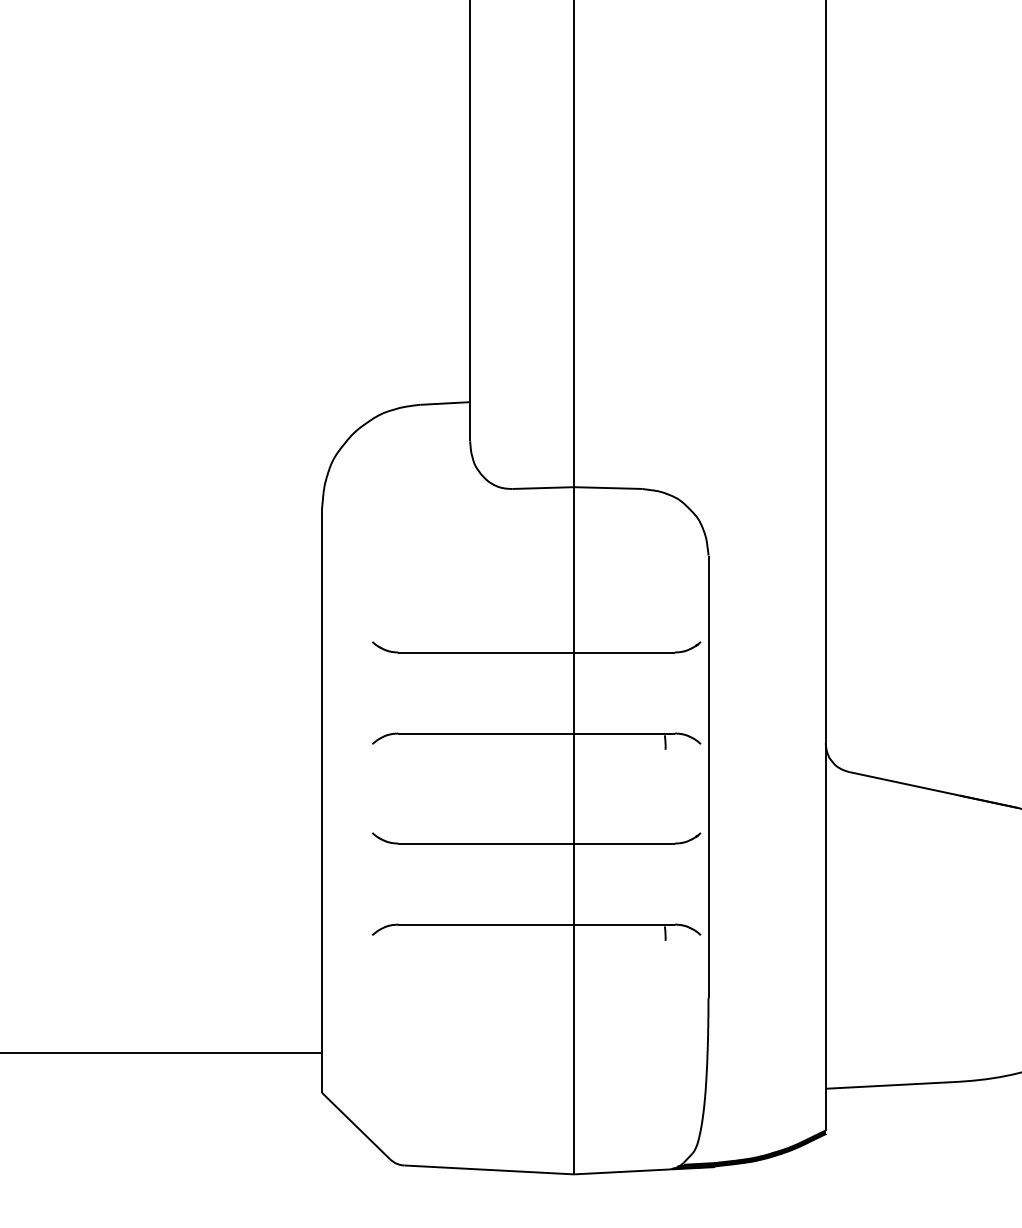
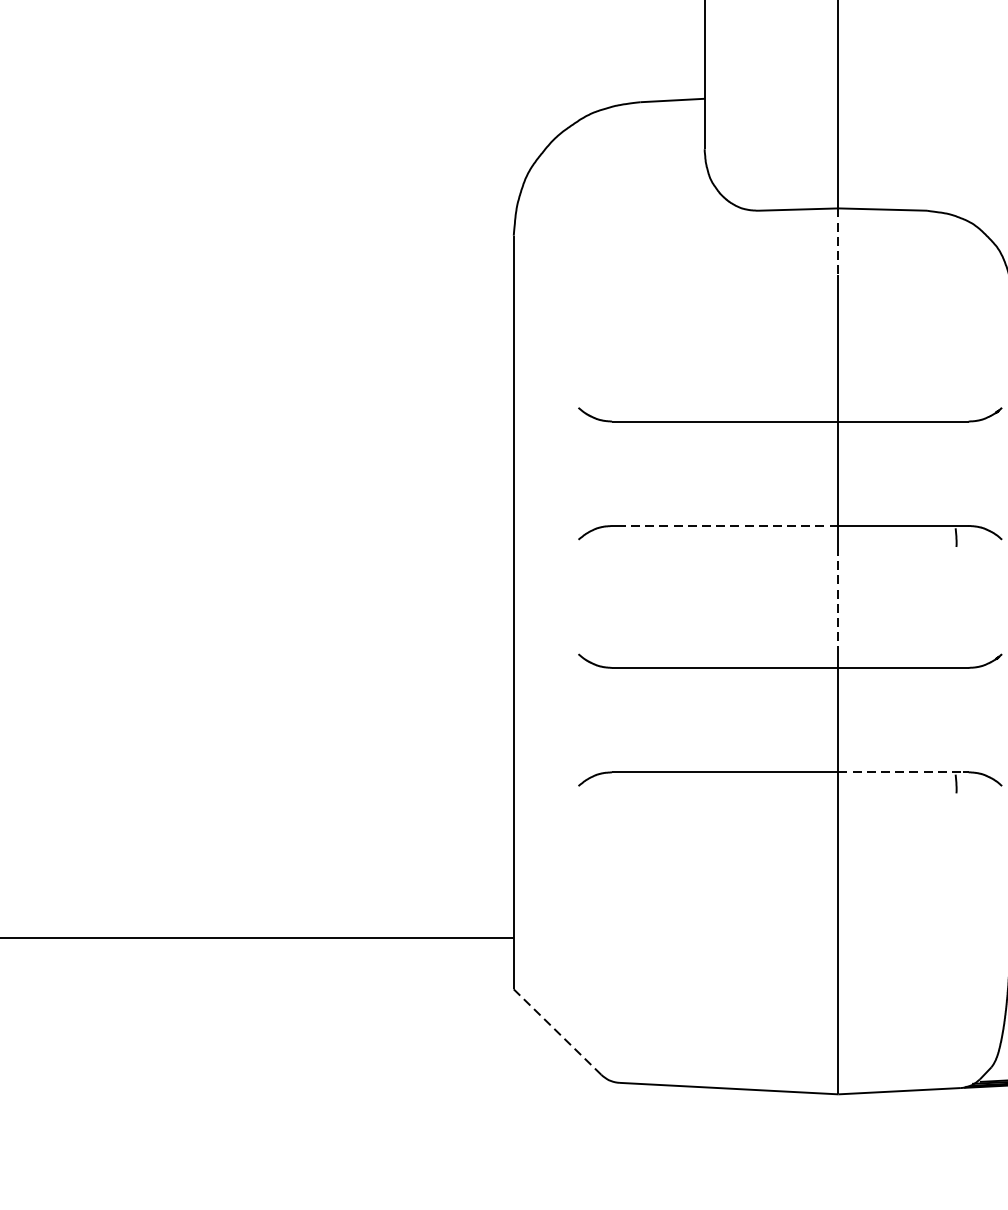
line: (573, 512) -> (837, 241), solid -> dashed
line: (488, 733) -> (728, 525), solid -> dashed
line: (573, 788) -> (837, 596), solid -> dashed
line: (622, 924) -> (901, 772), solid -> dashed
line: (356, 1126) -> (558, 1032), solid -> dashed

